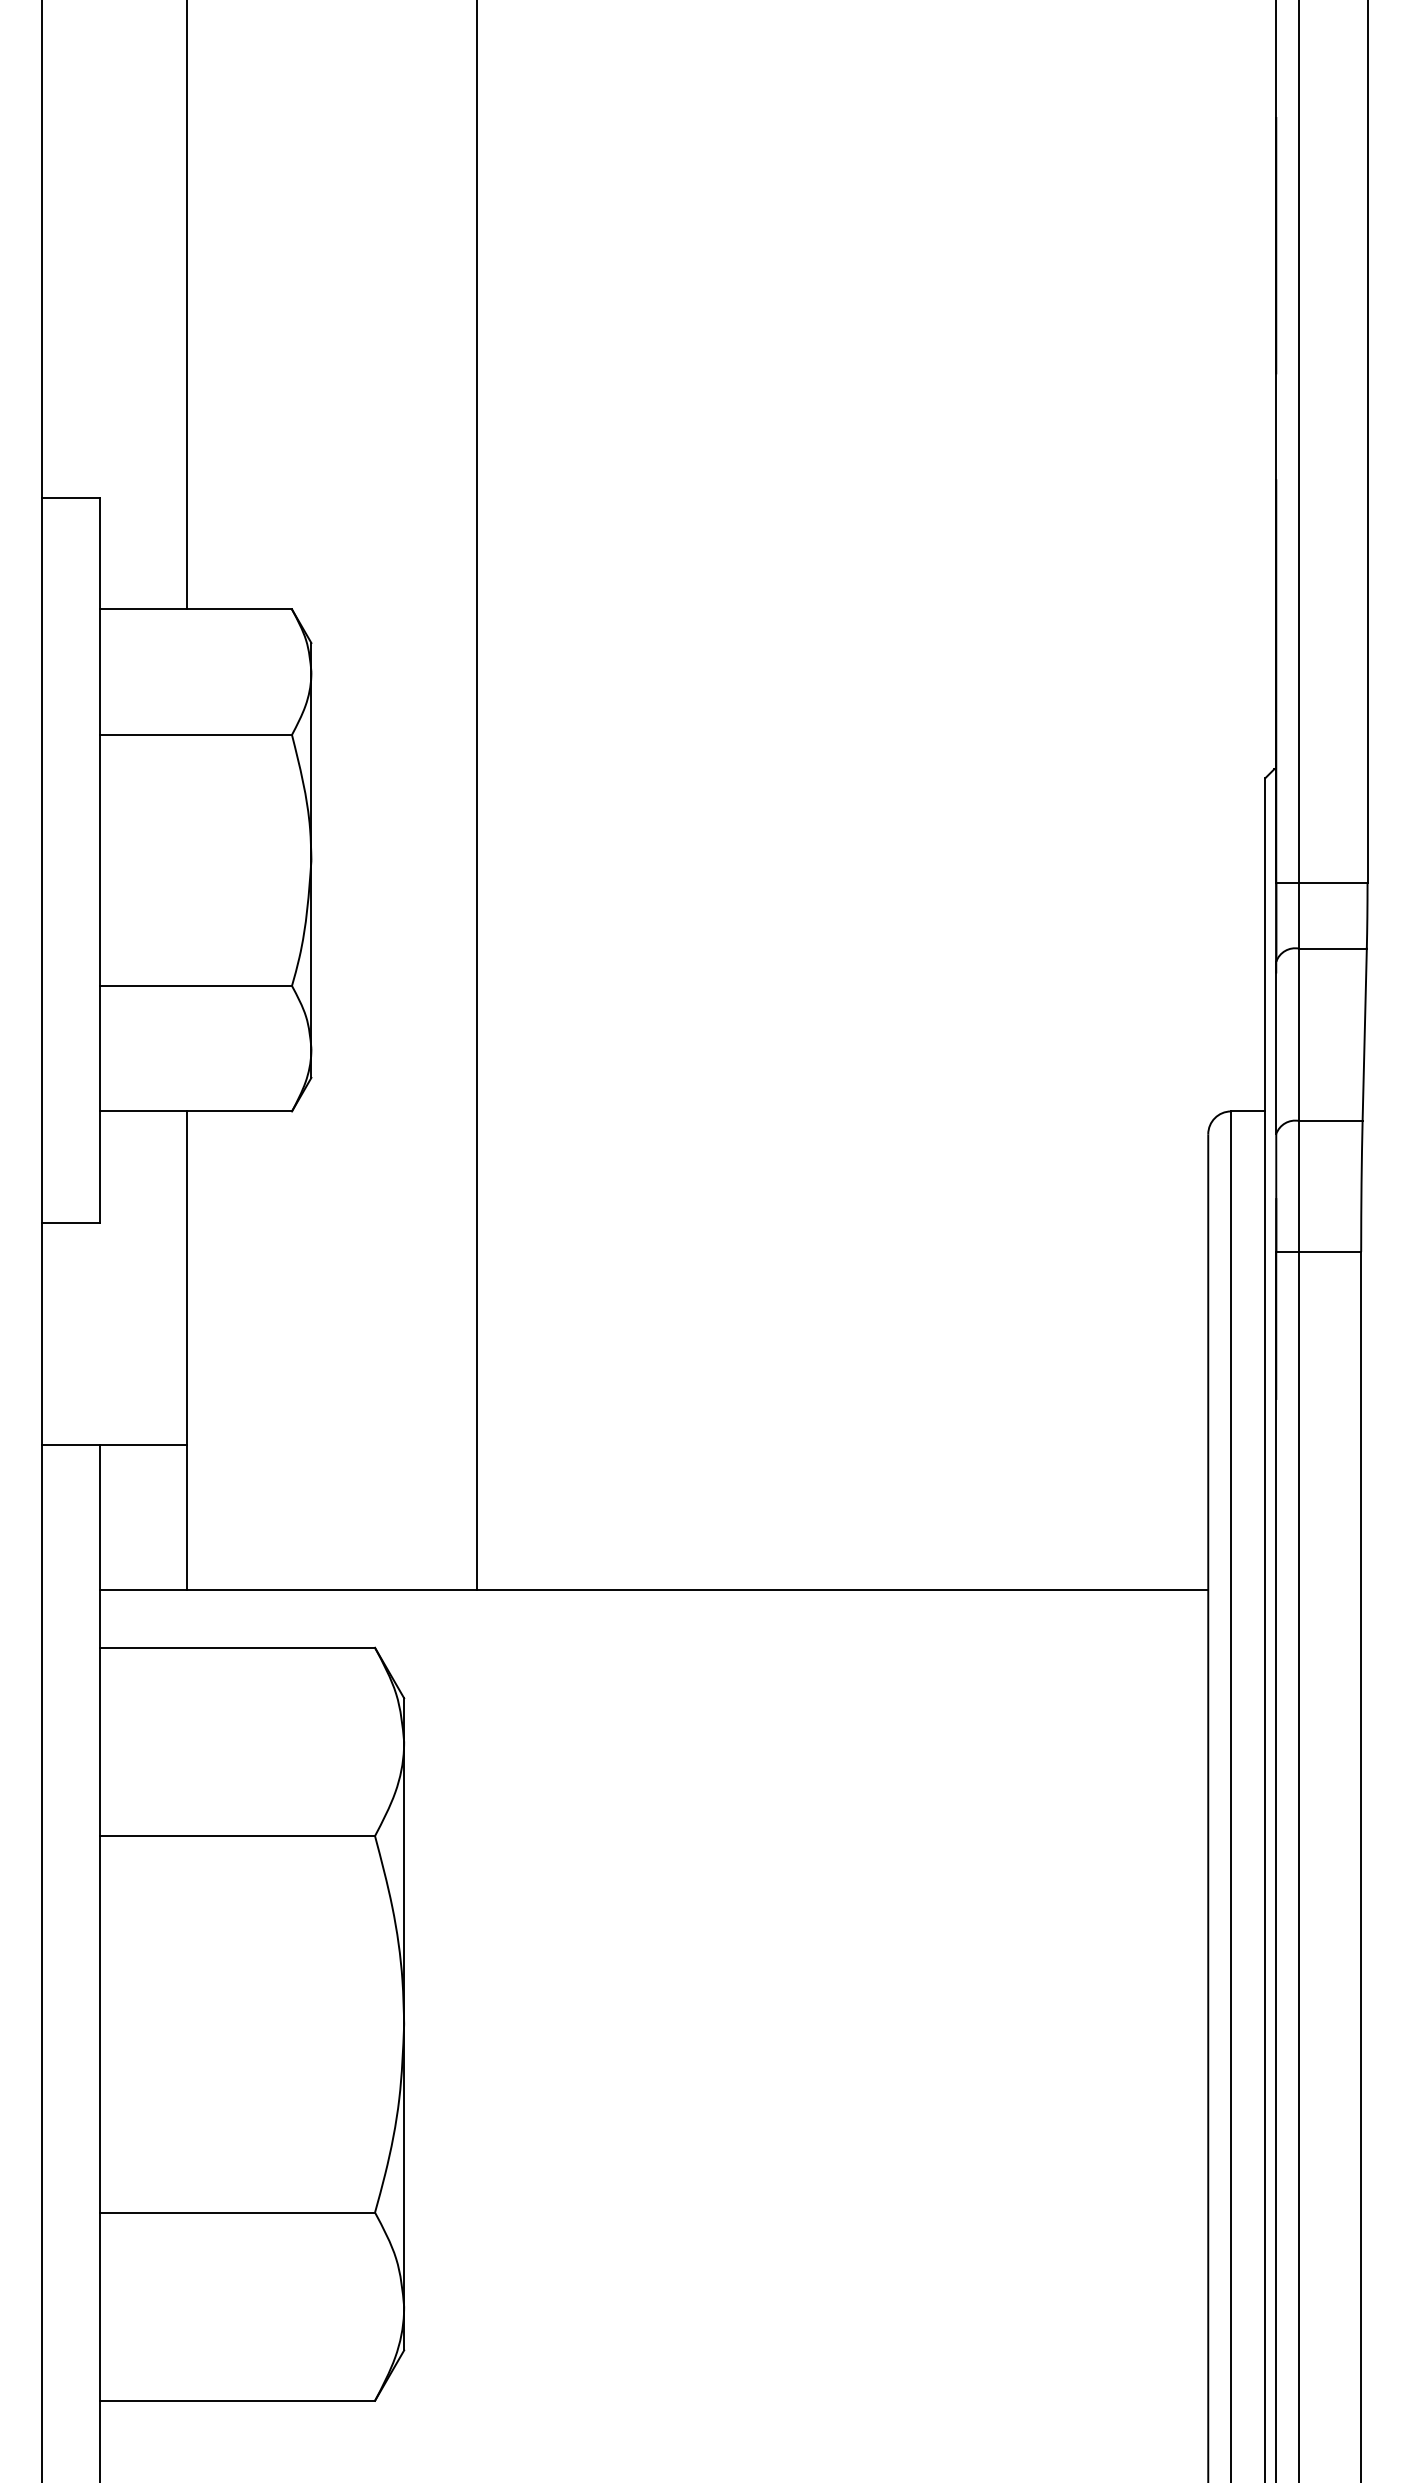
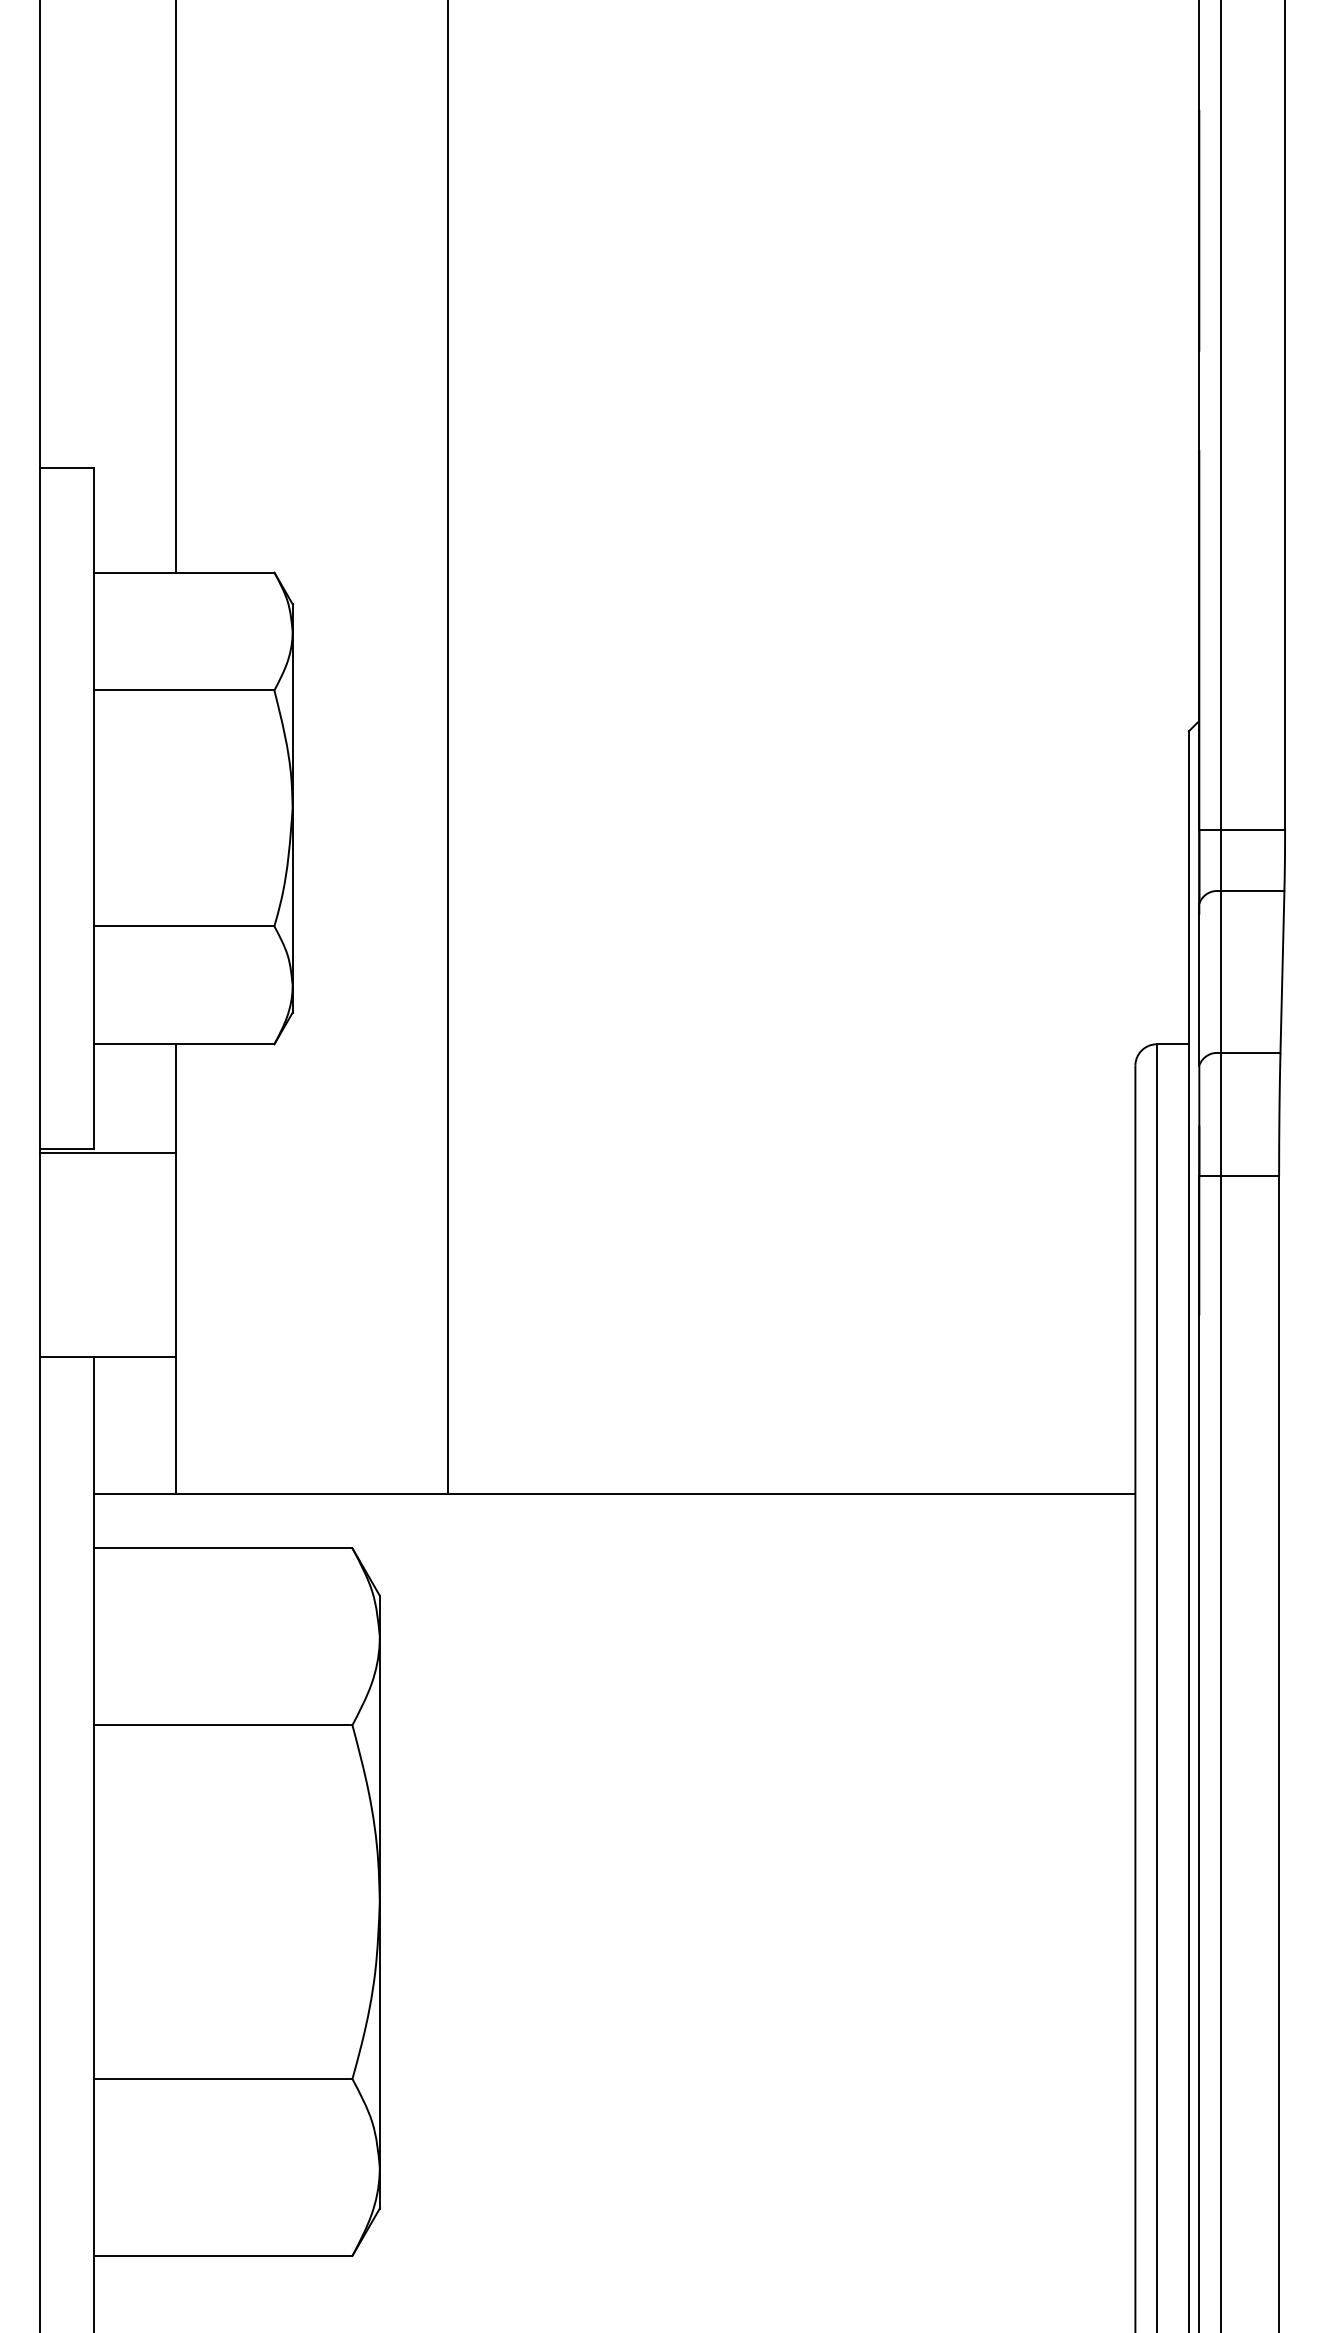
line: (114, 1227) -> (107, 1153), added

